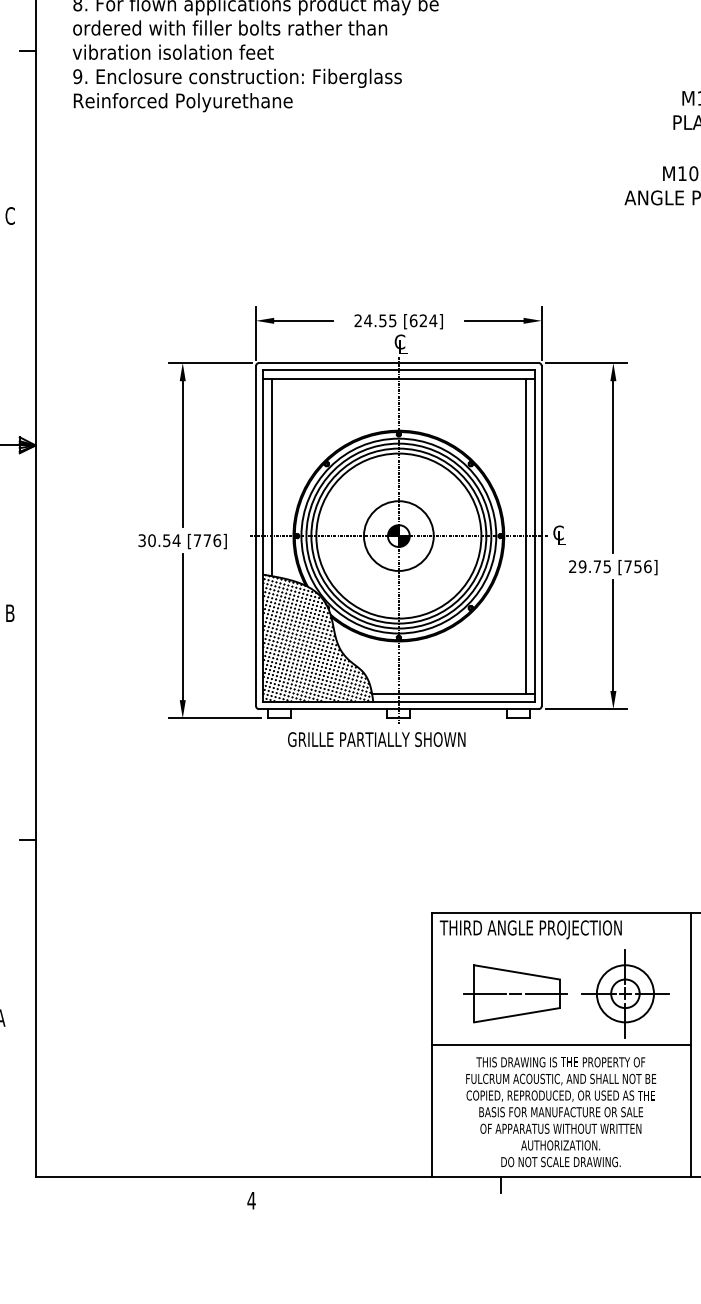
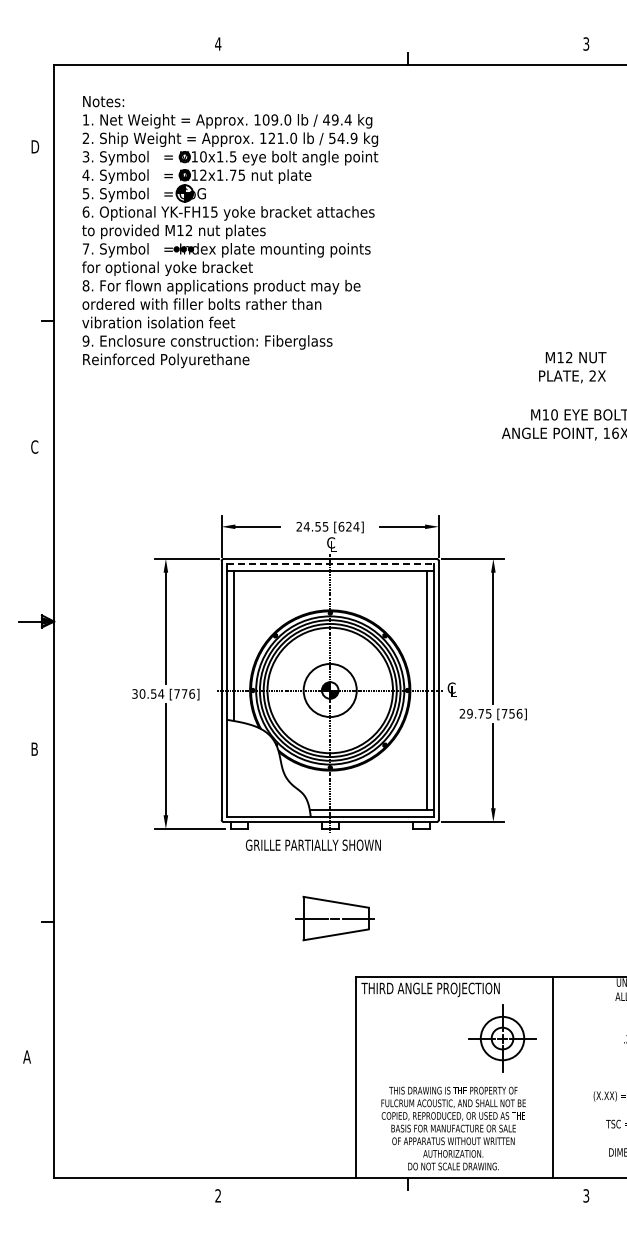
line: (399, 370) -> (330, 564), solid -> dashed
hatch: (317, 638) -> (268, 768), removed
part: (514, 993) -> (334, 918), moved
line: (560, 1045) -> (453, 1077), removed
text: (251, 1200) -> (218, 1195), 4 -> 2

